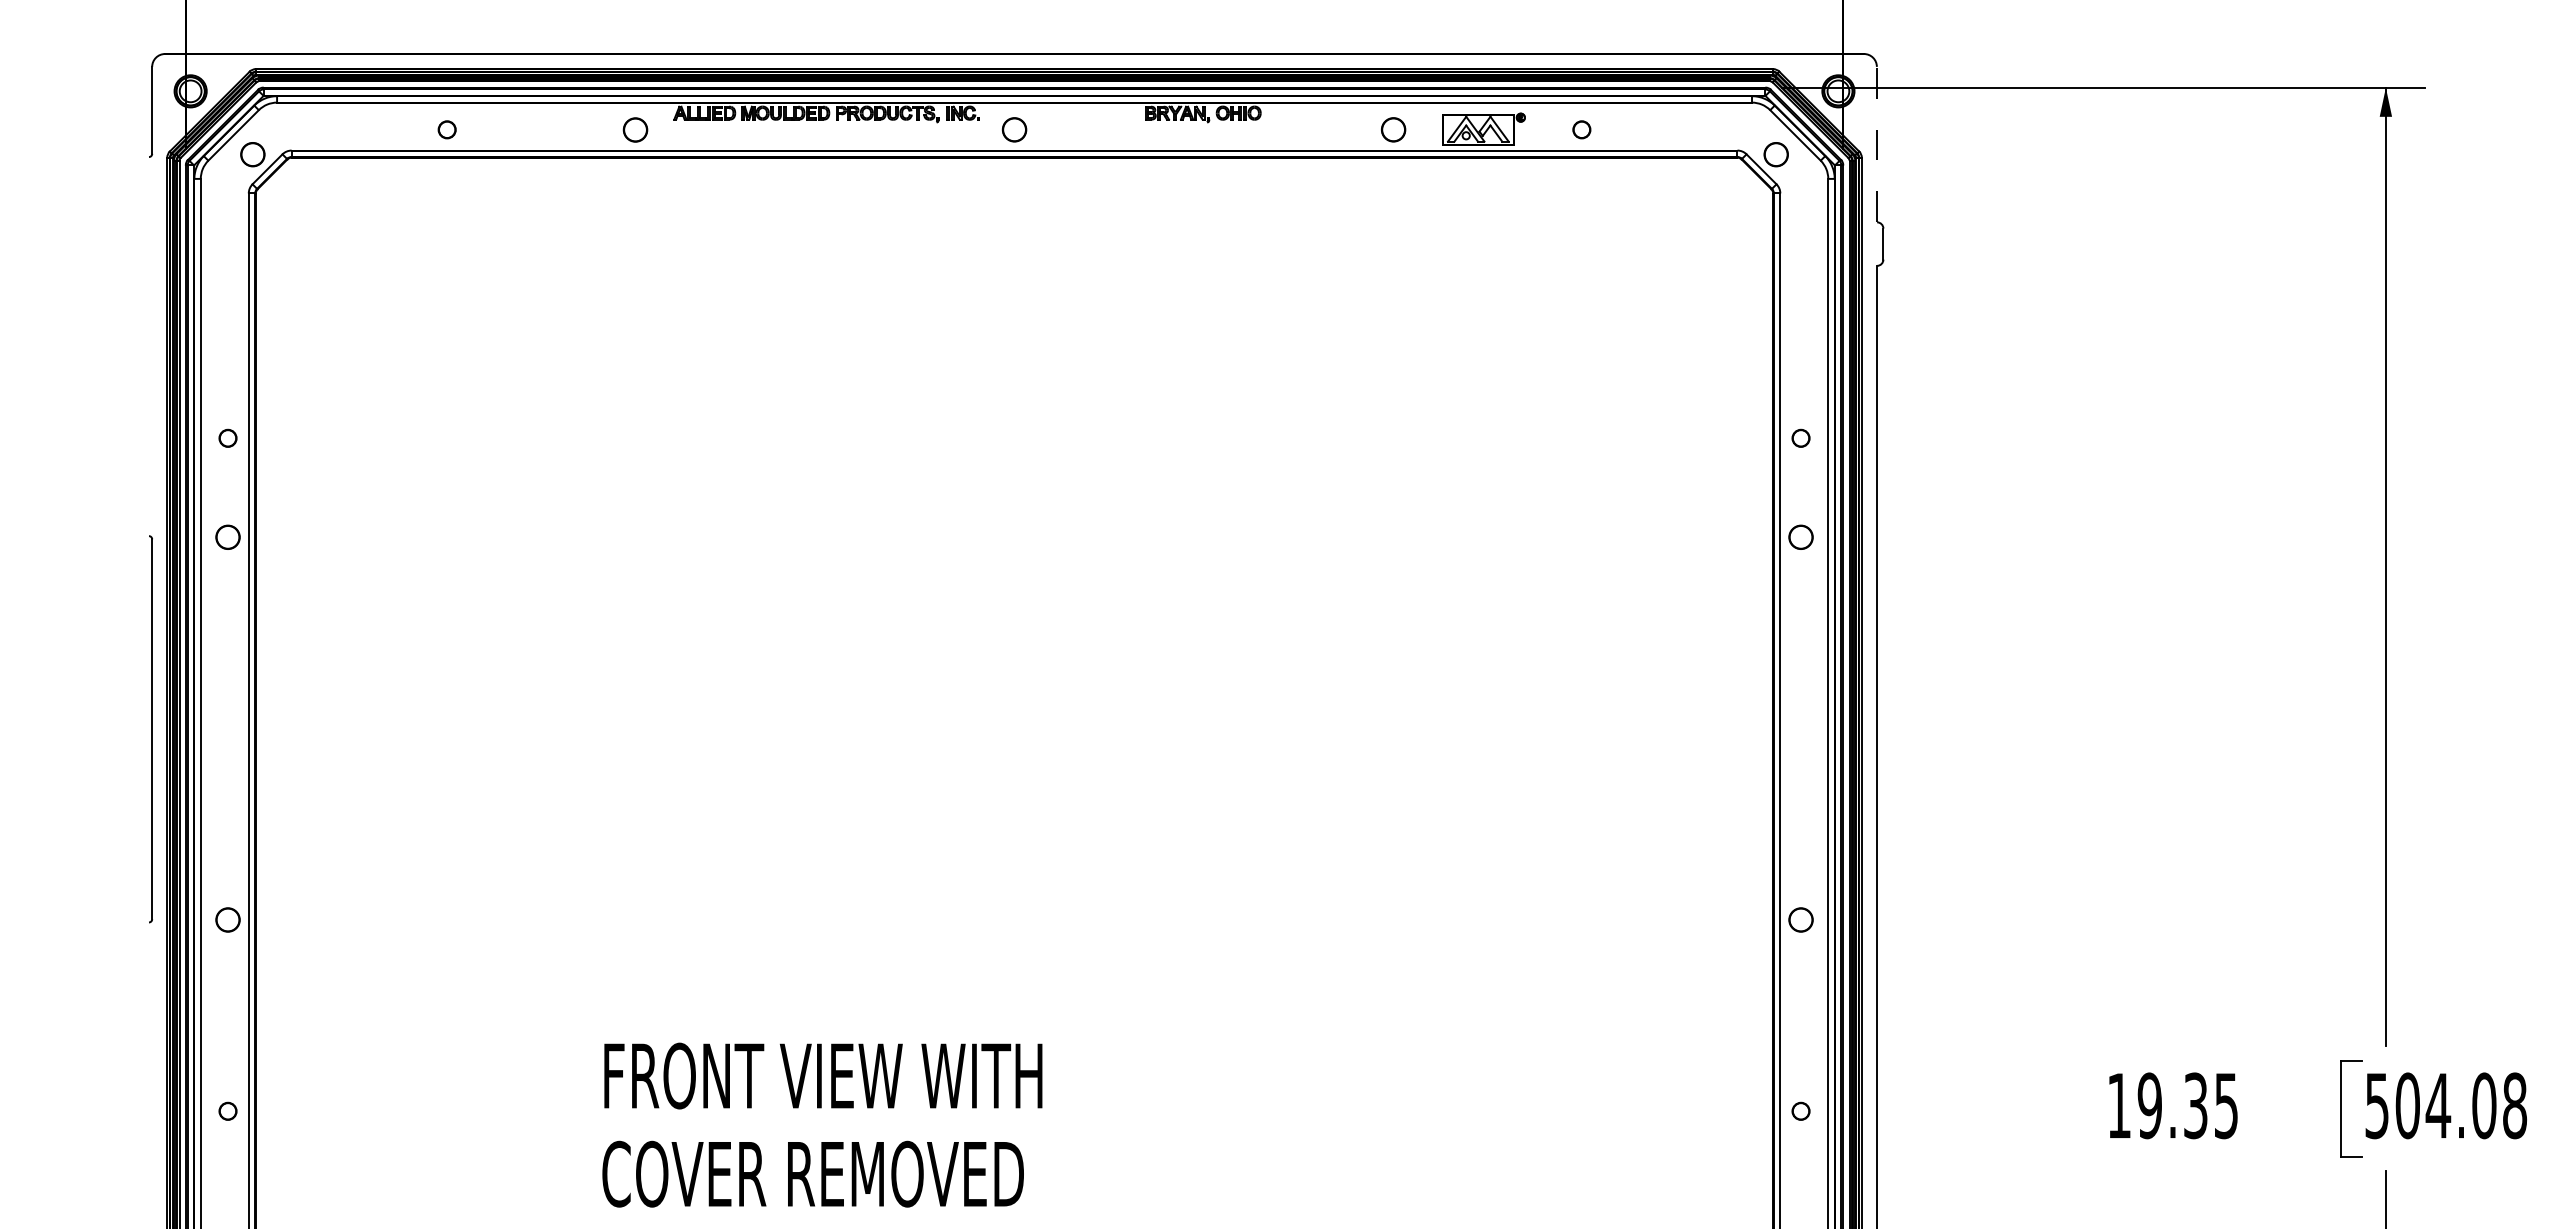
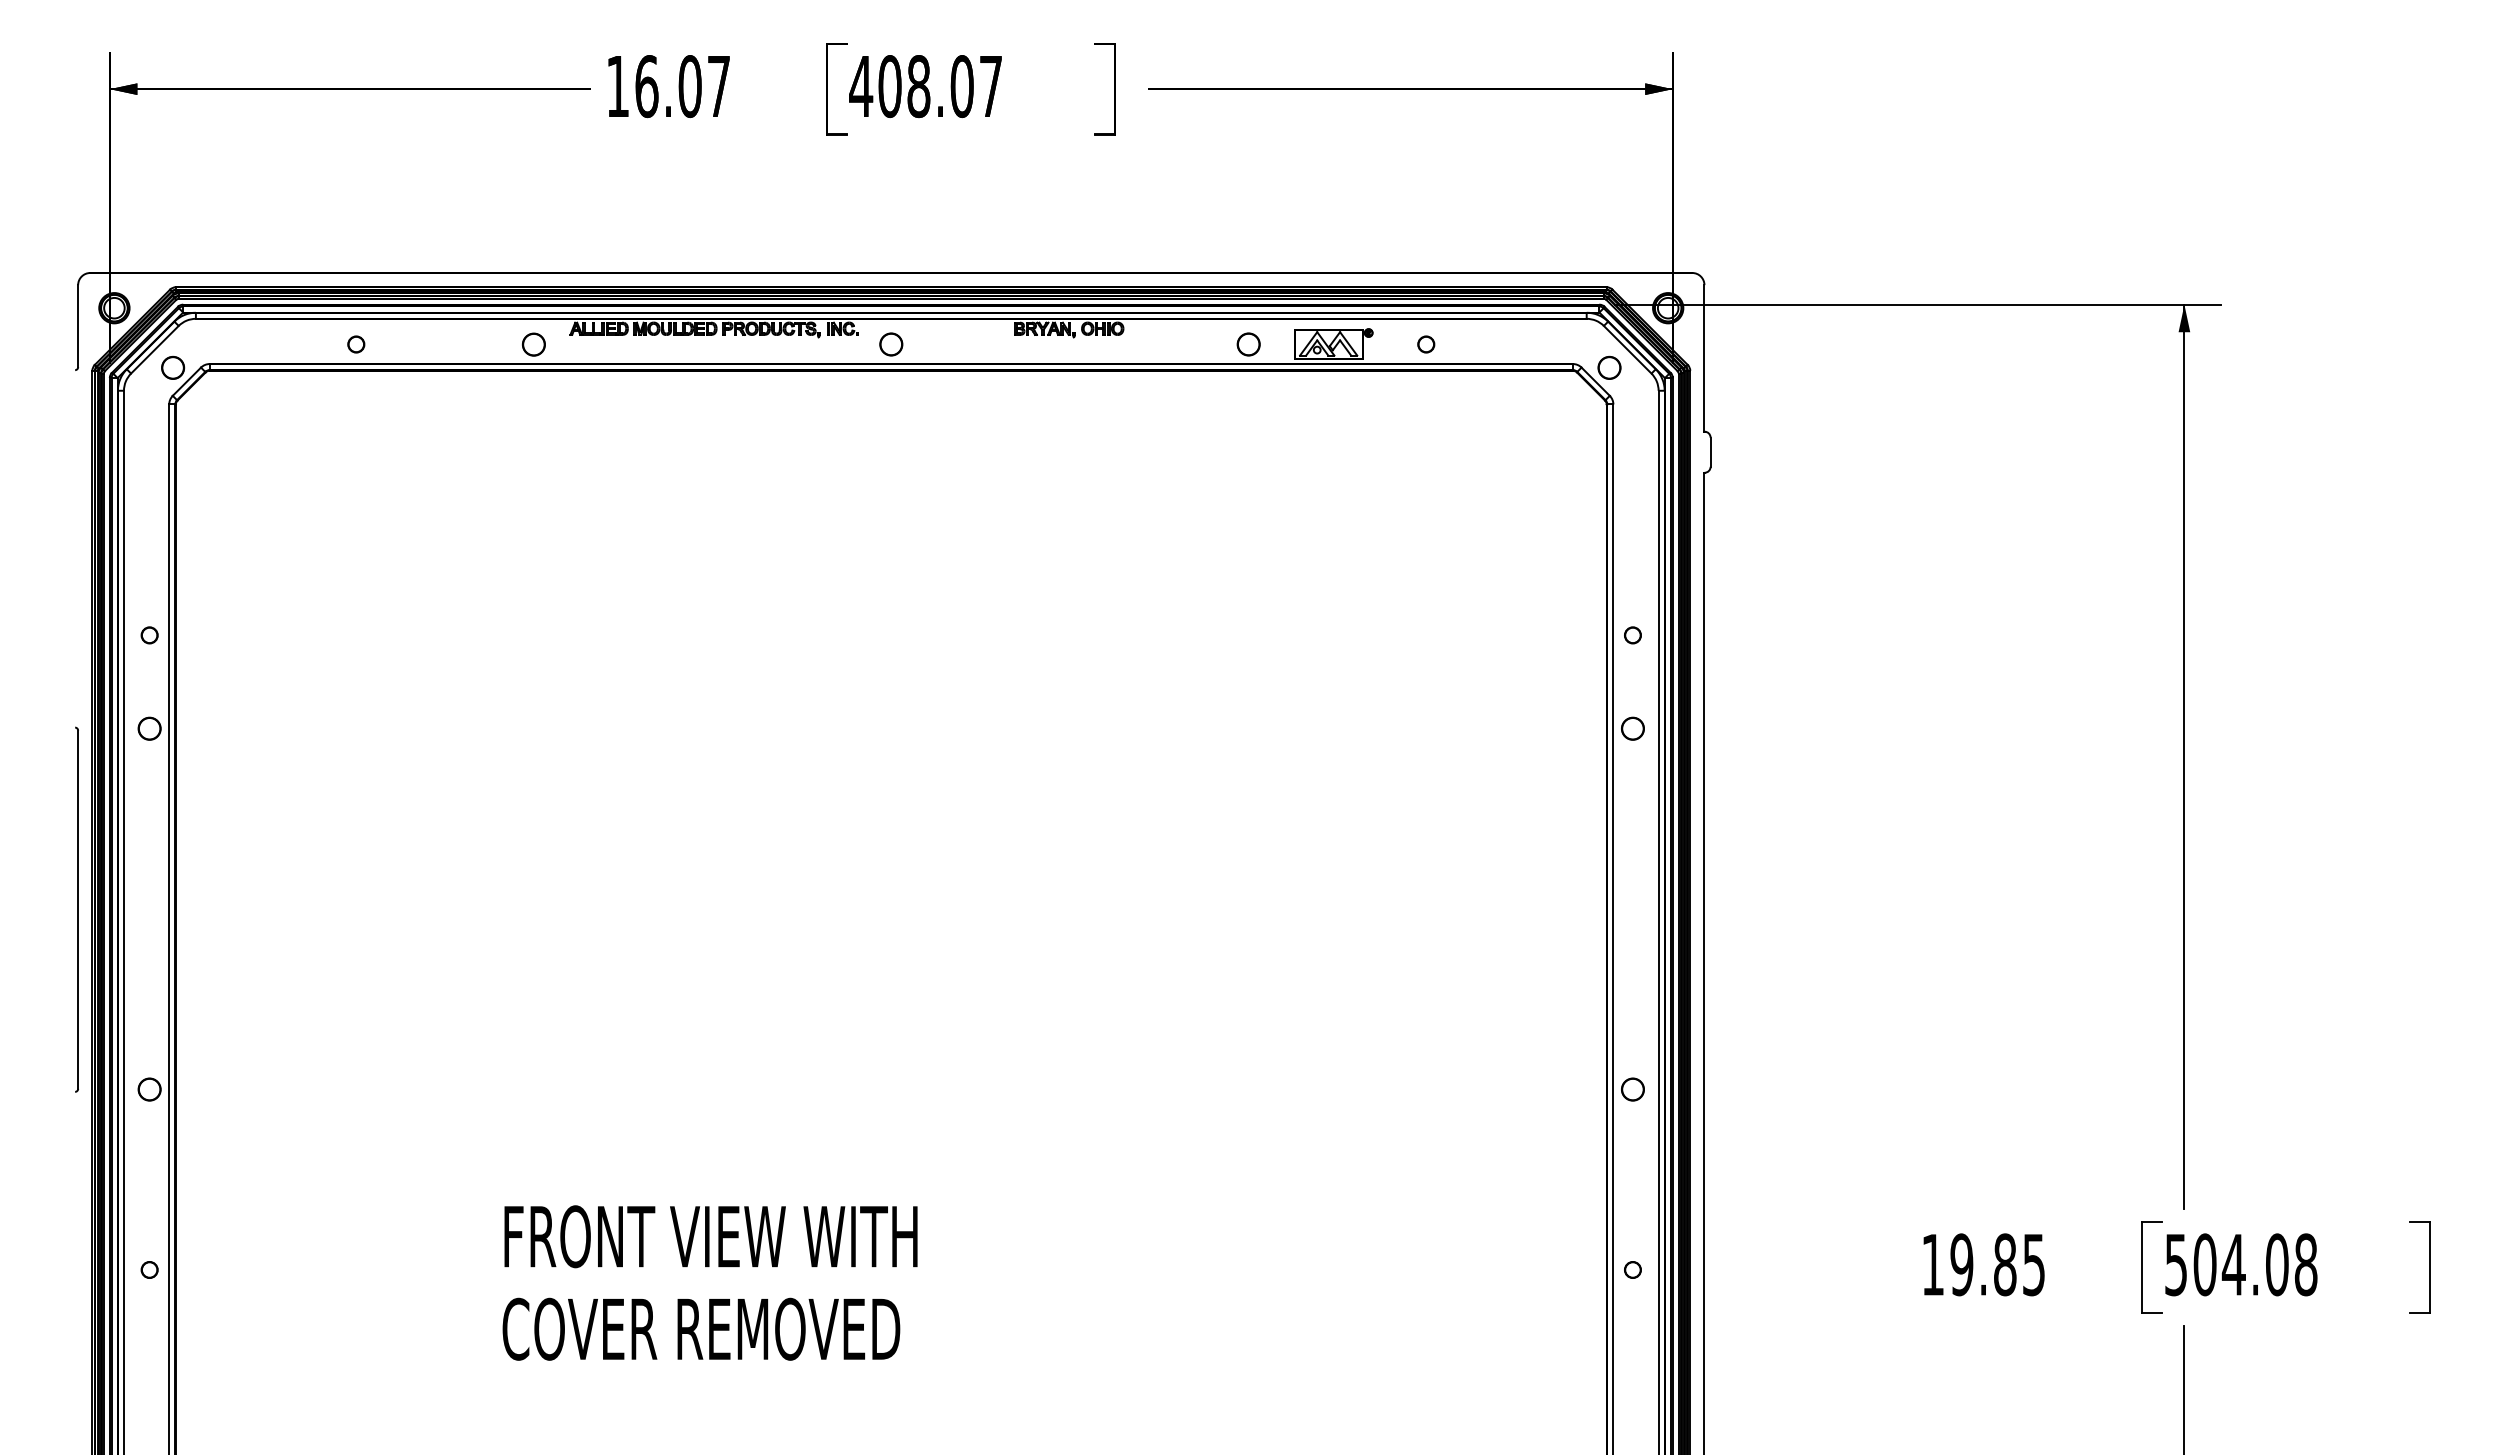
line: (1876, 143) -> (1704, 357), dashed -> solid
text: (2196, 1105) -> (2005, 1264), 19.35 -> 19.85

